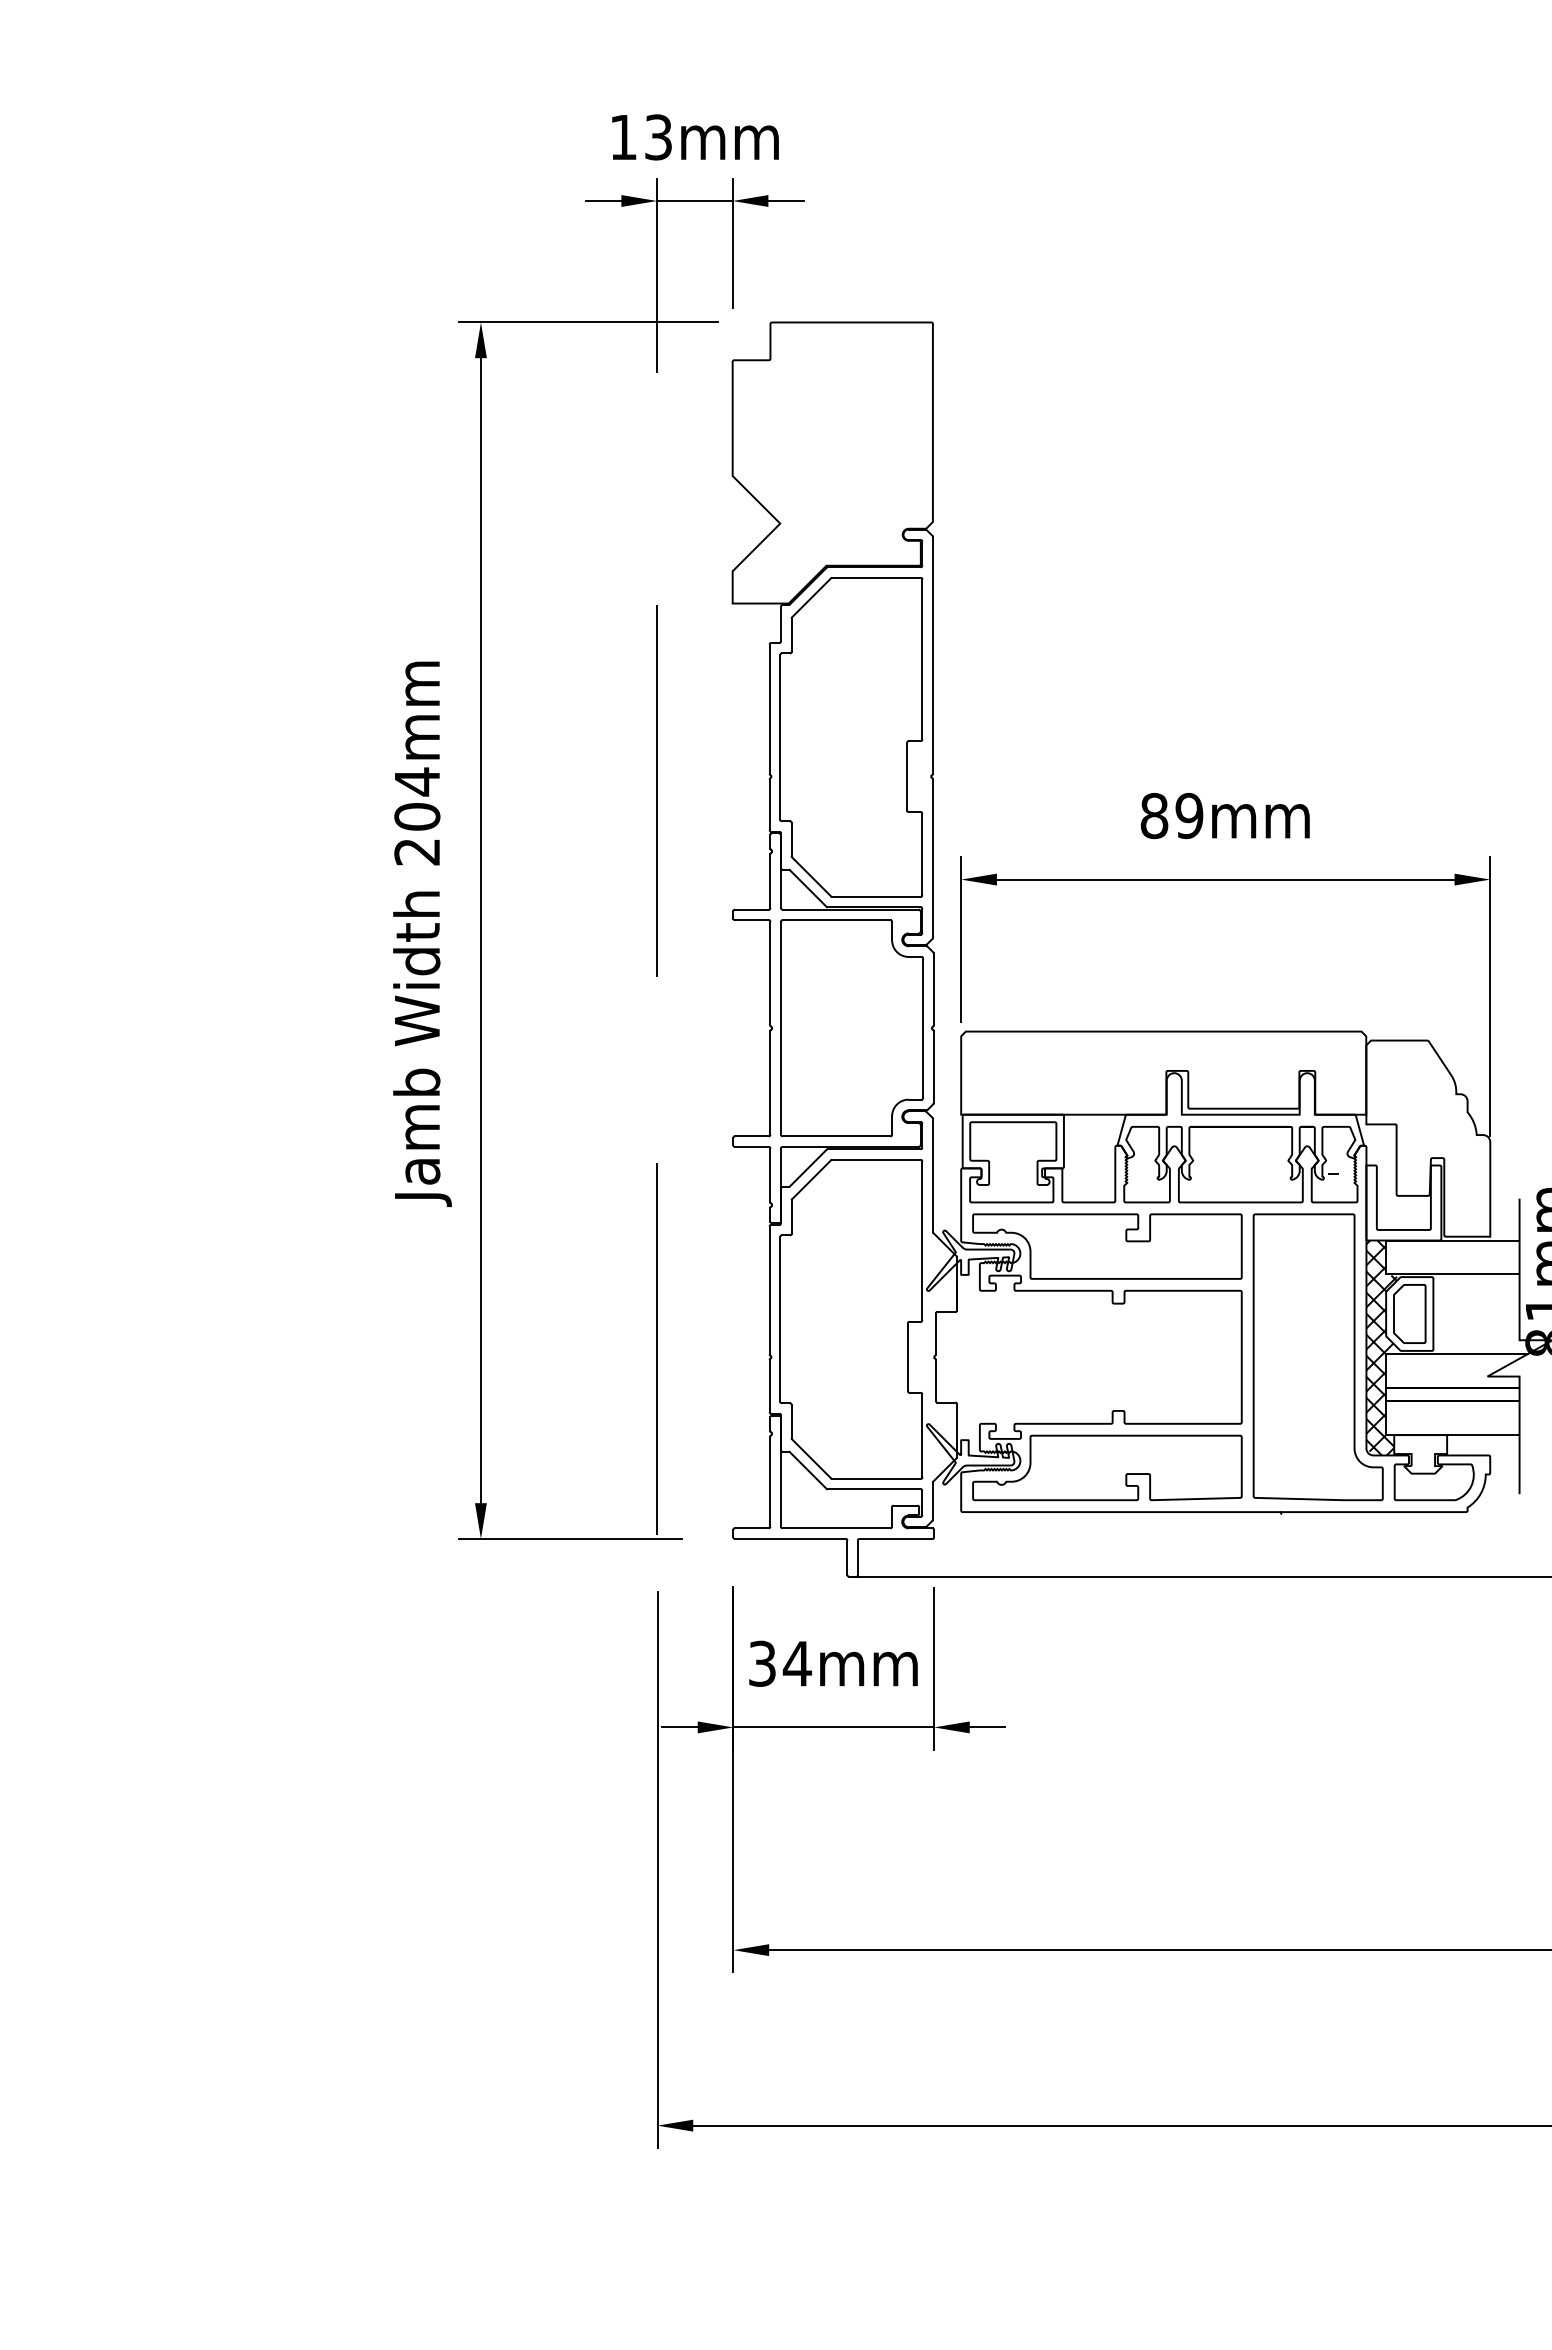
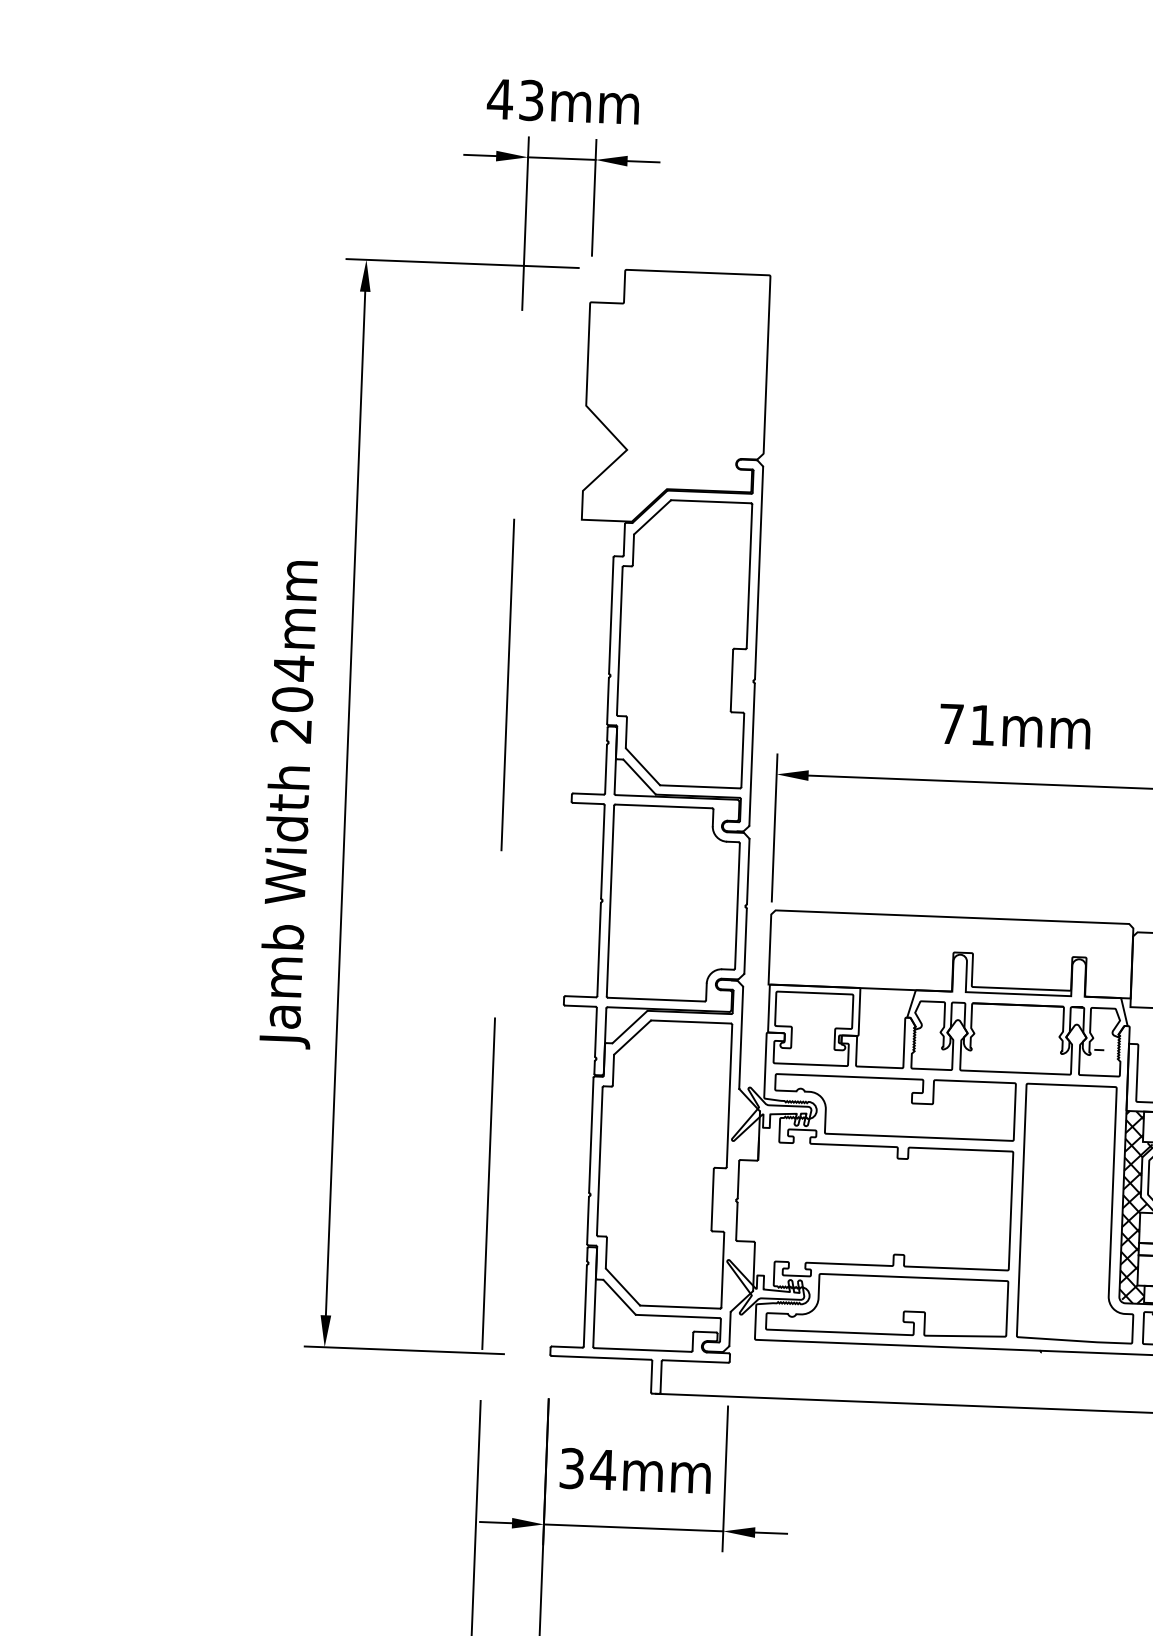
text: (623, 137) -> (500, 99), 13mm -> 43mm
text: (1171, 815) -> (966, 724), 89mm -> 71mm

